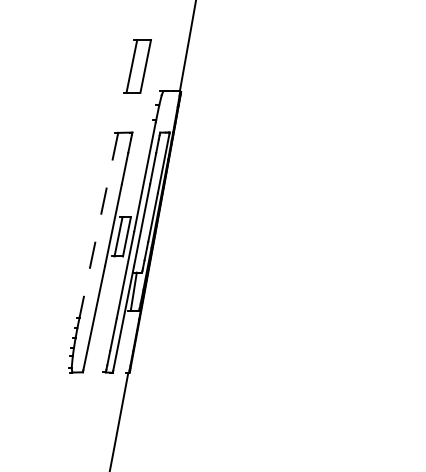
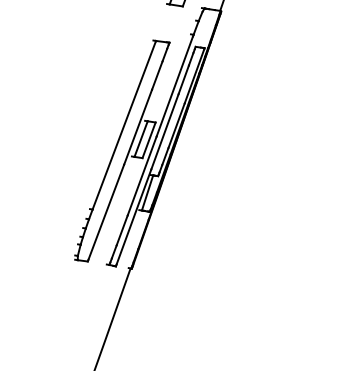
line: (98, 226) -> (123, 126), dashed -> solid

